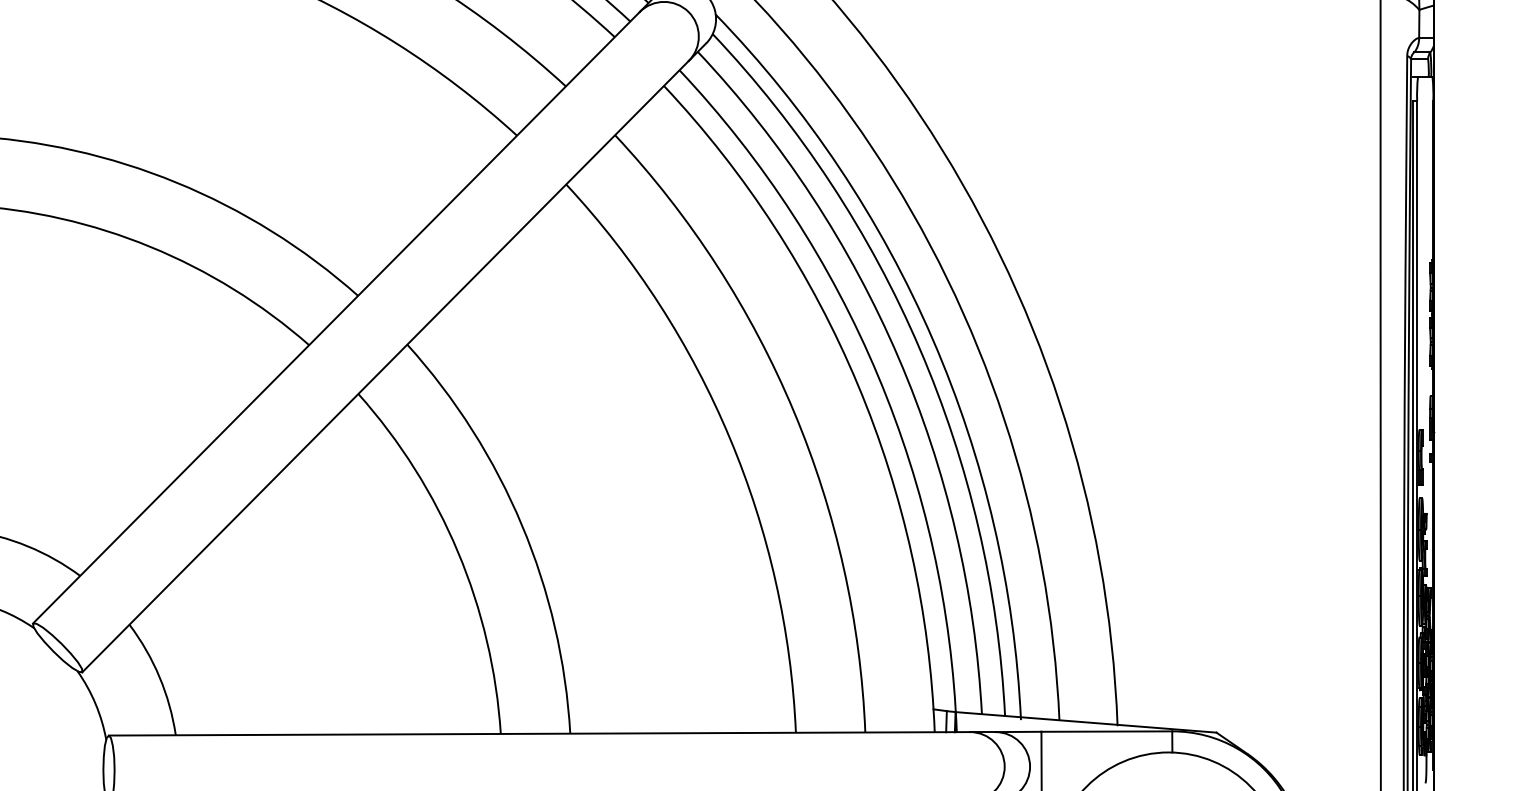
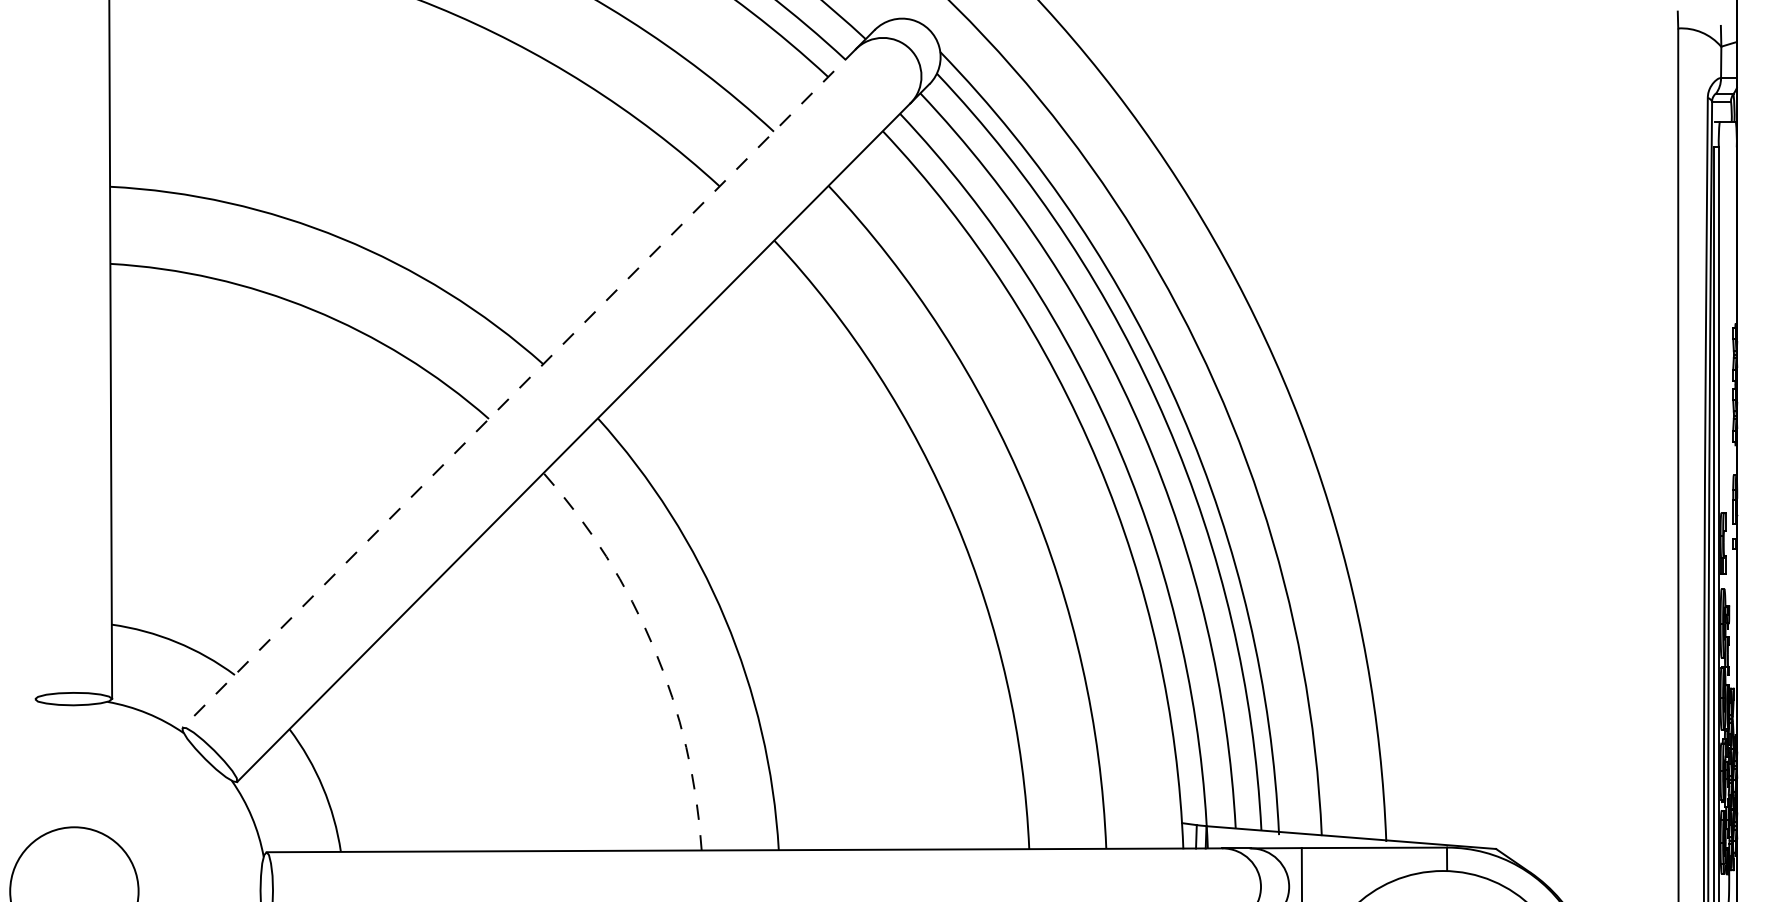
line: (336, 317) -> (519, 388), solid -> dashed
arc: (458, 552) -> (654, 648), solid -> dashed

